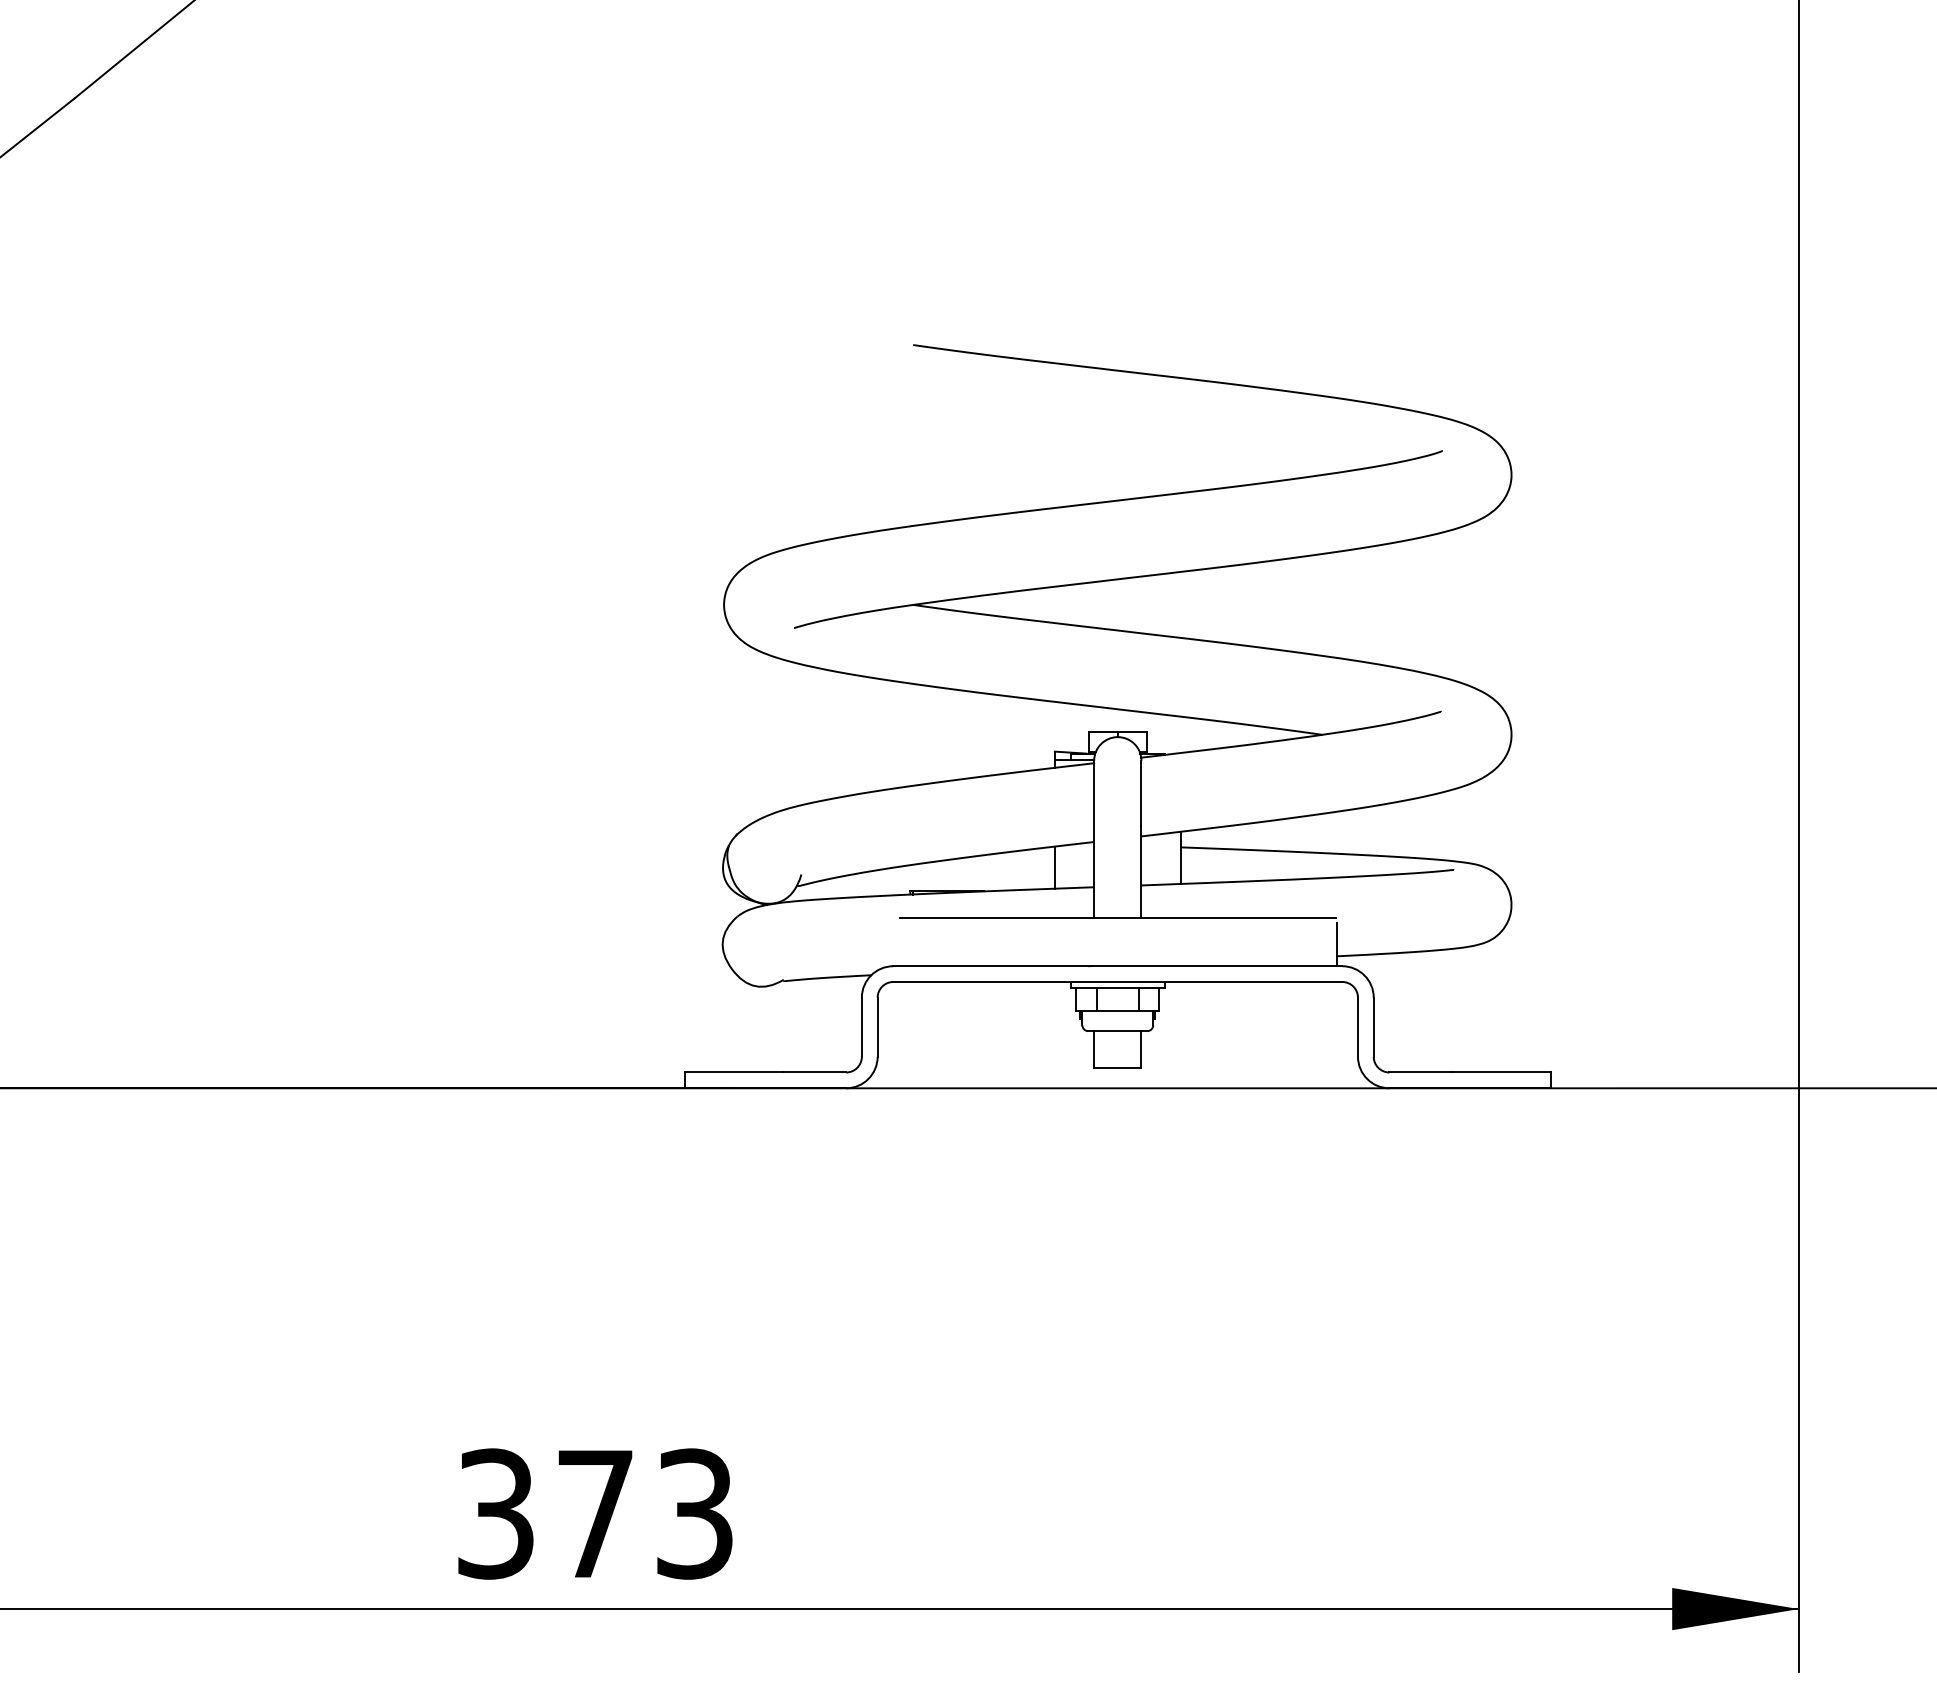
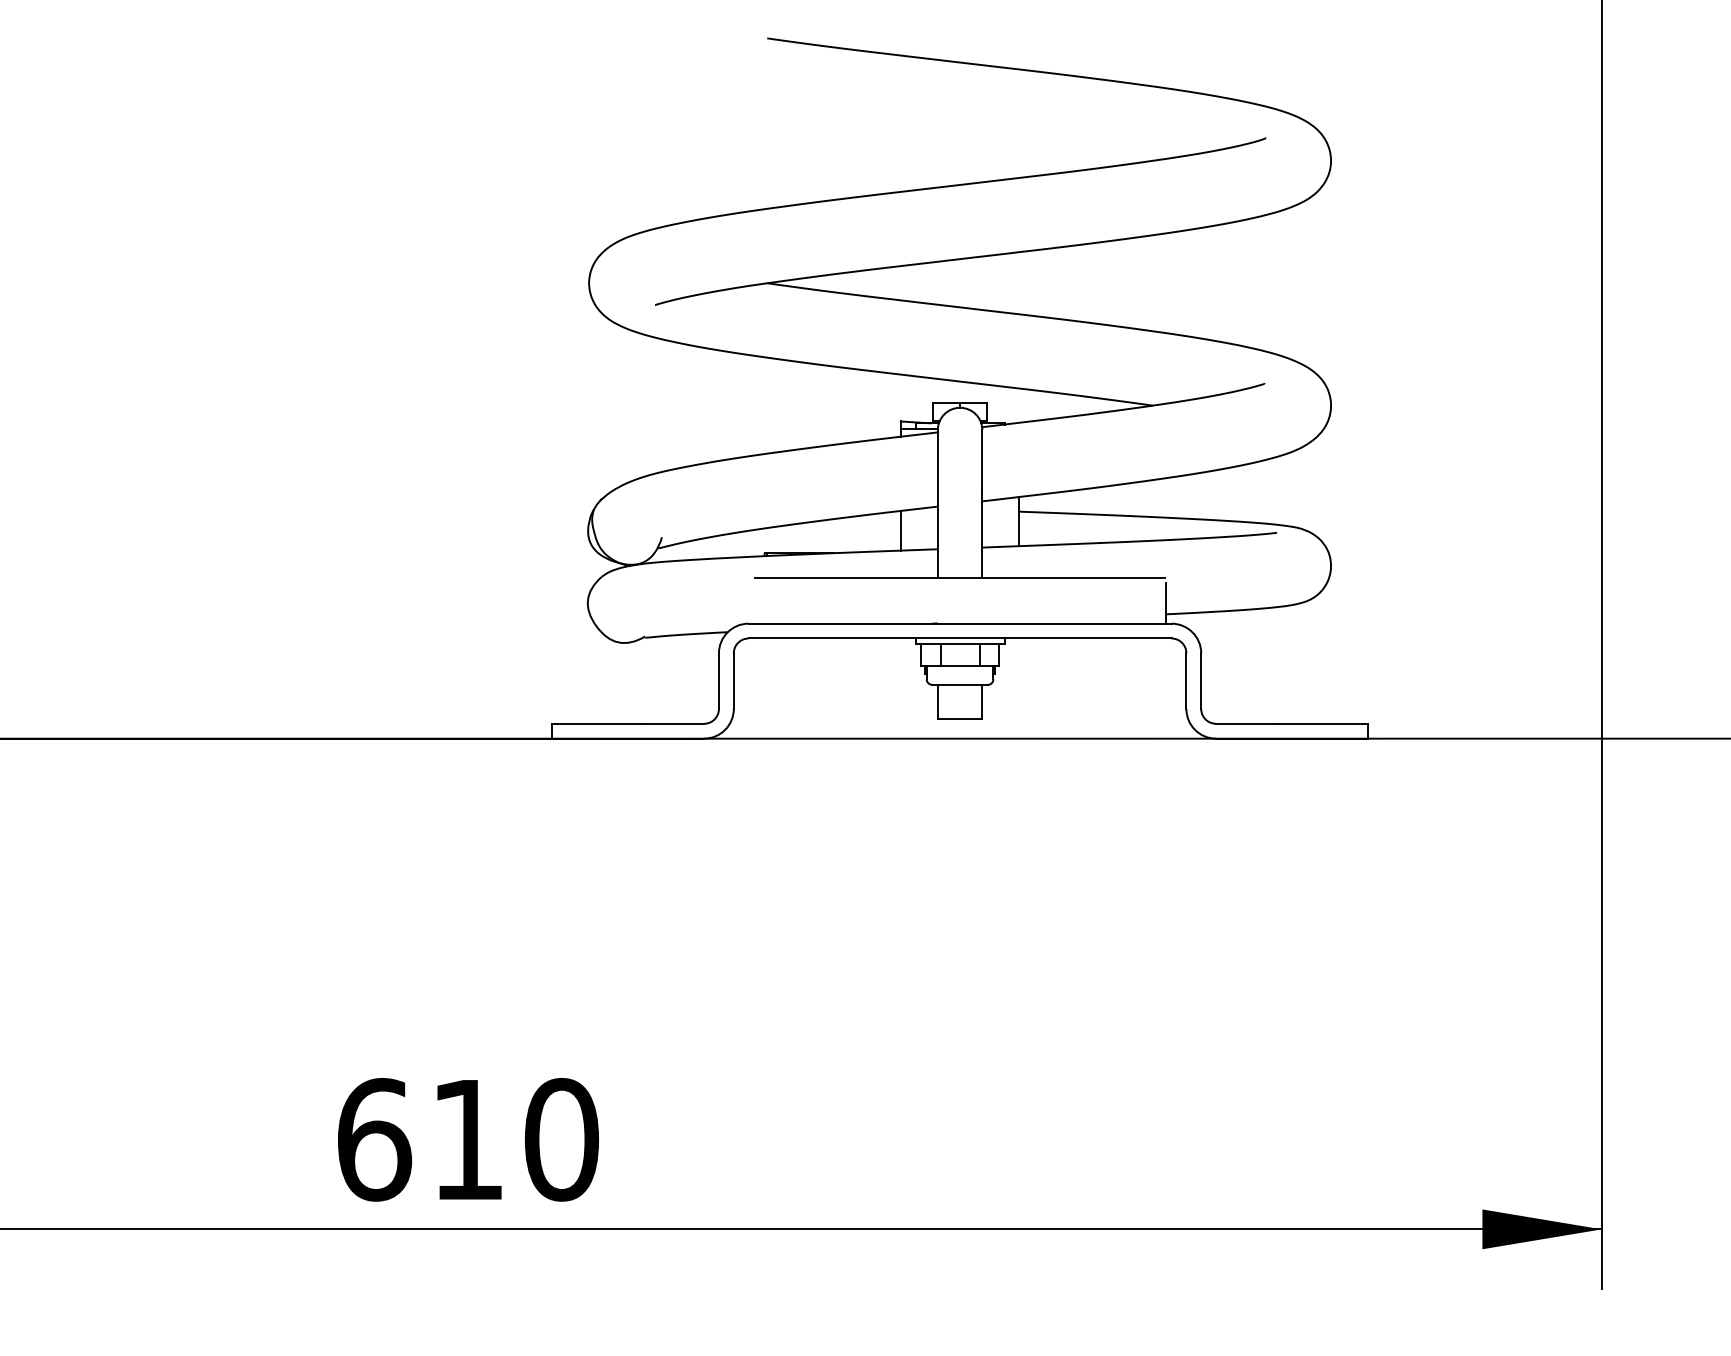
text: (595, 1513) -> (467, 1139), 373 -> 610

